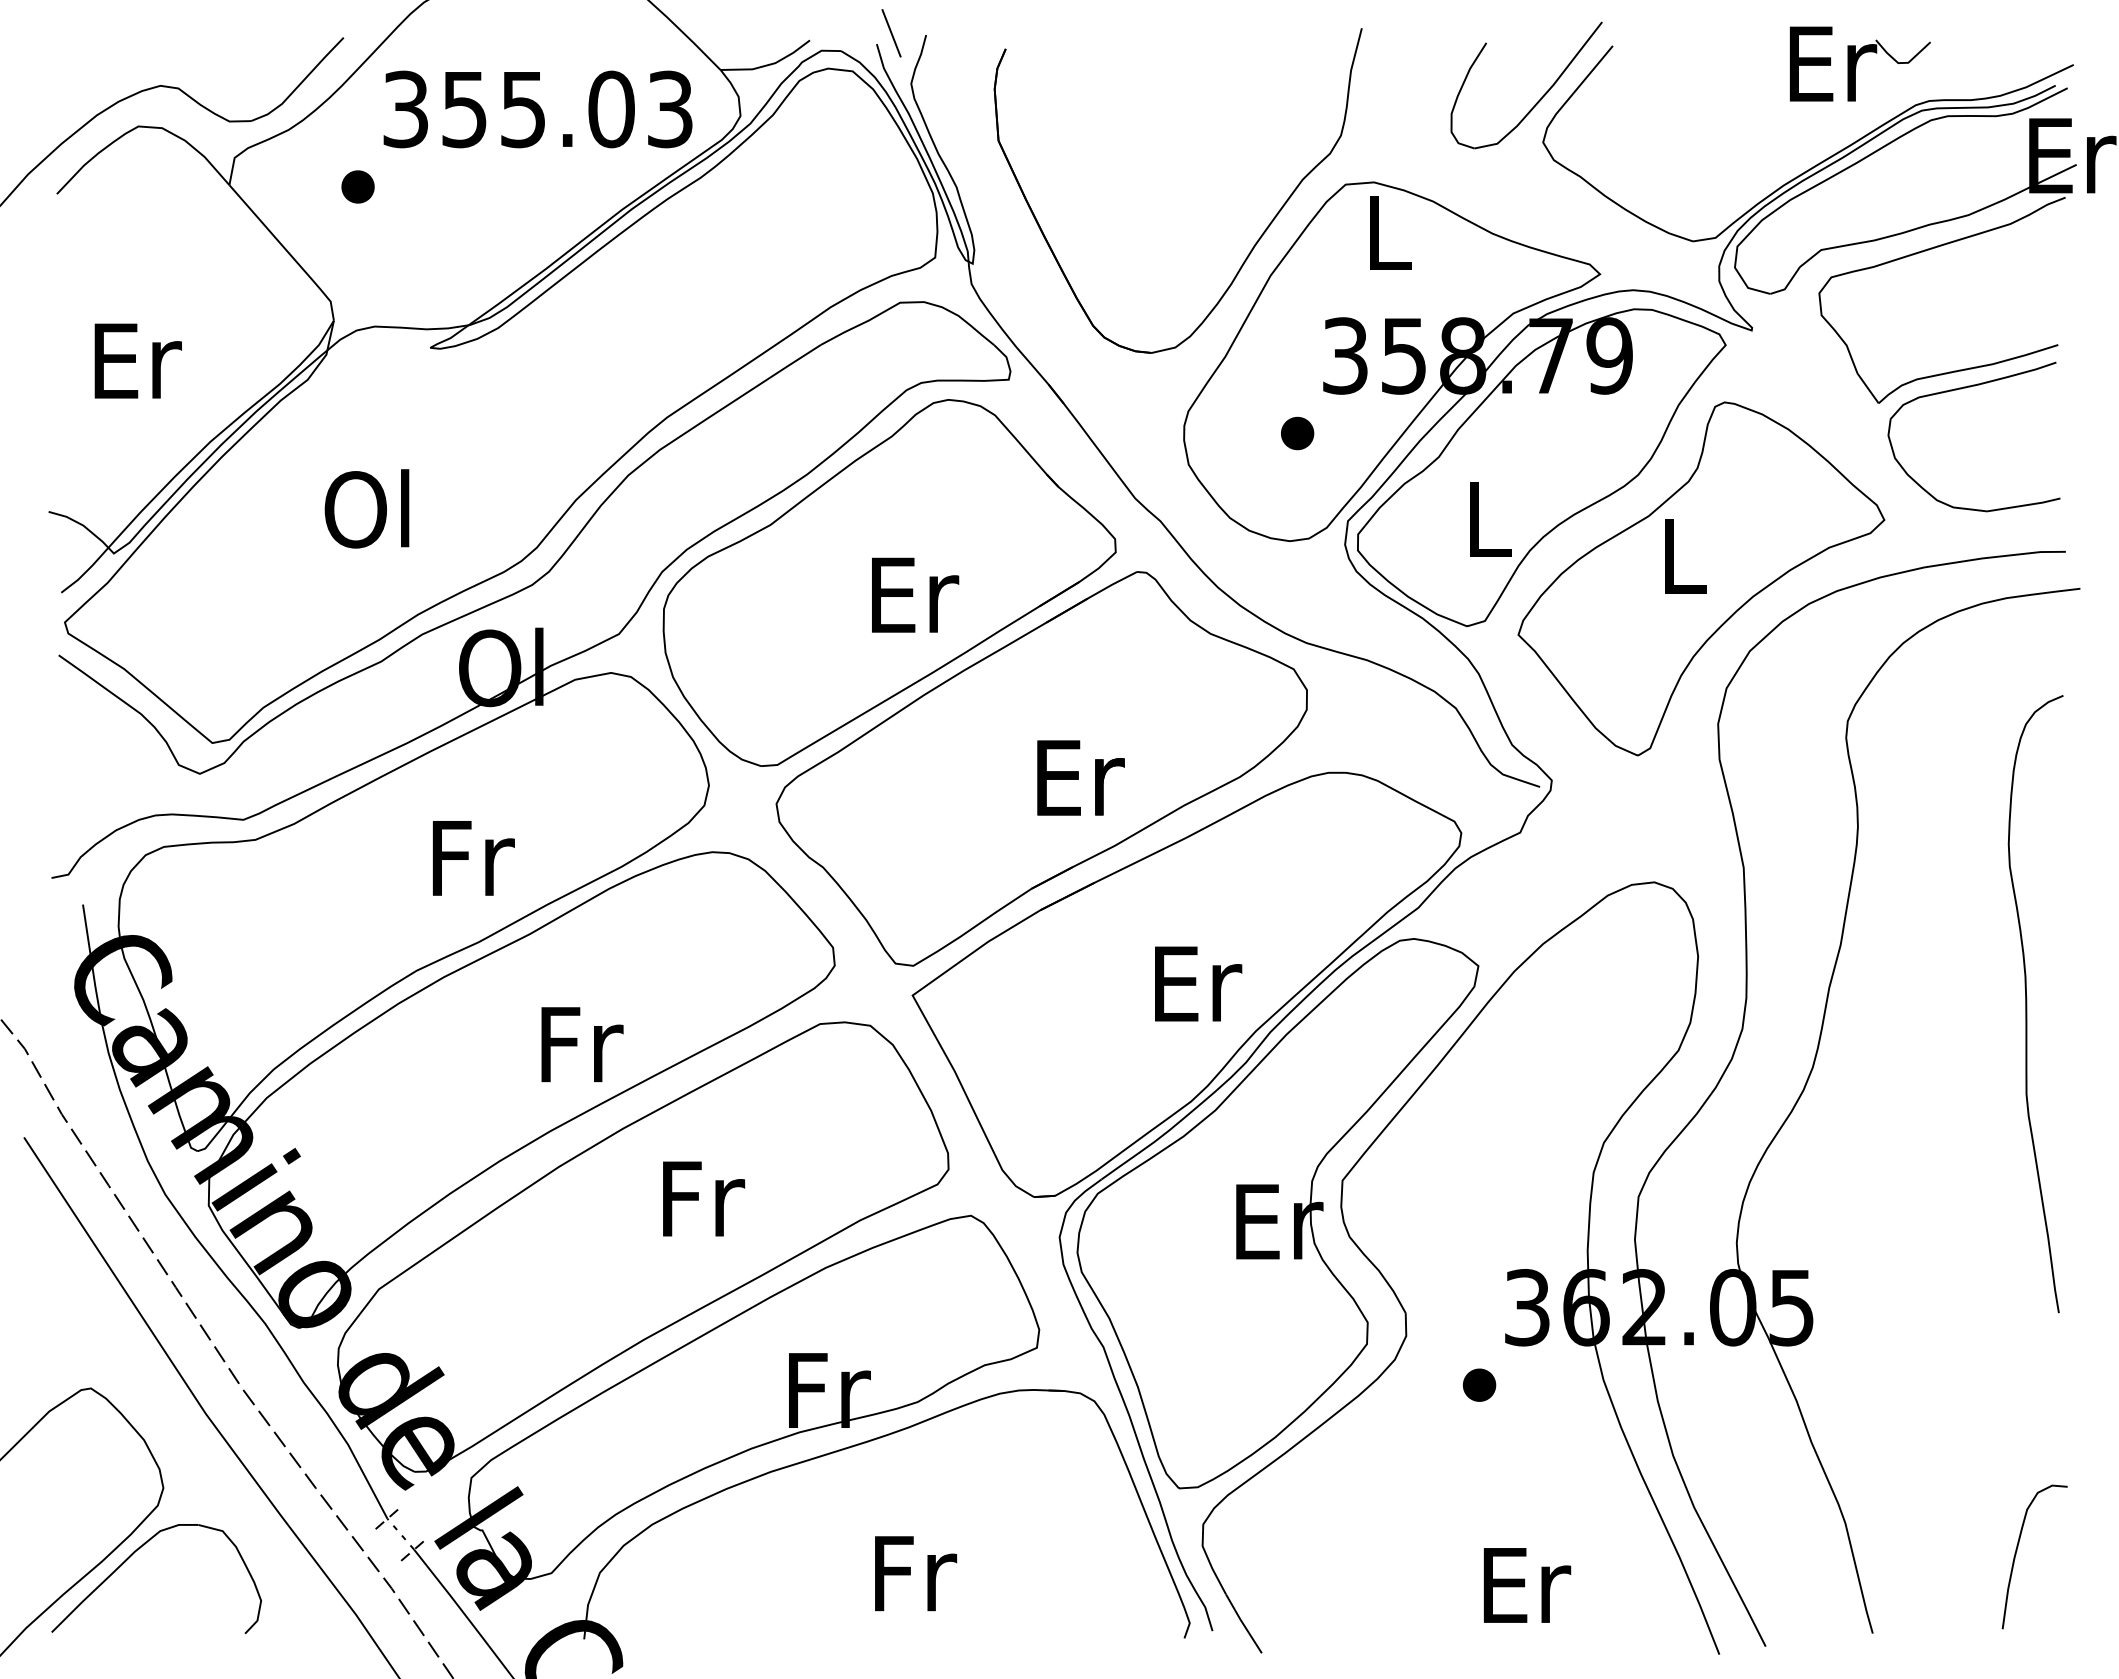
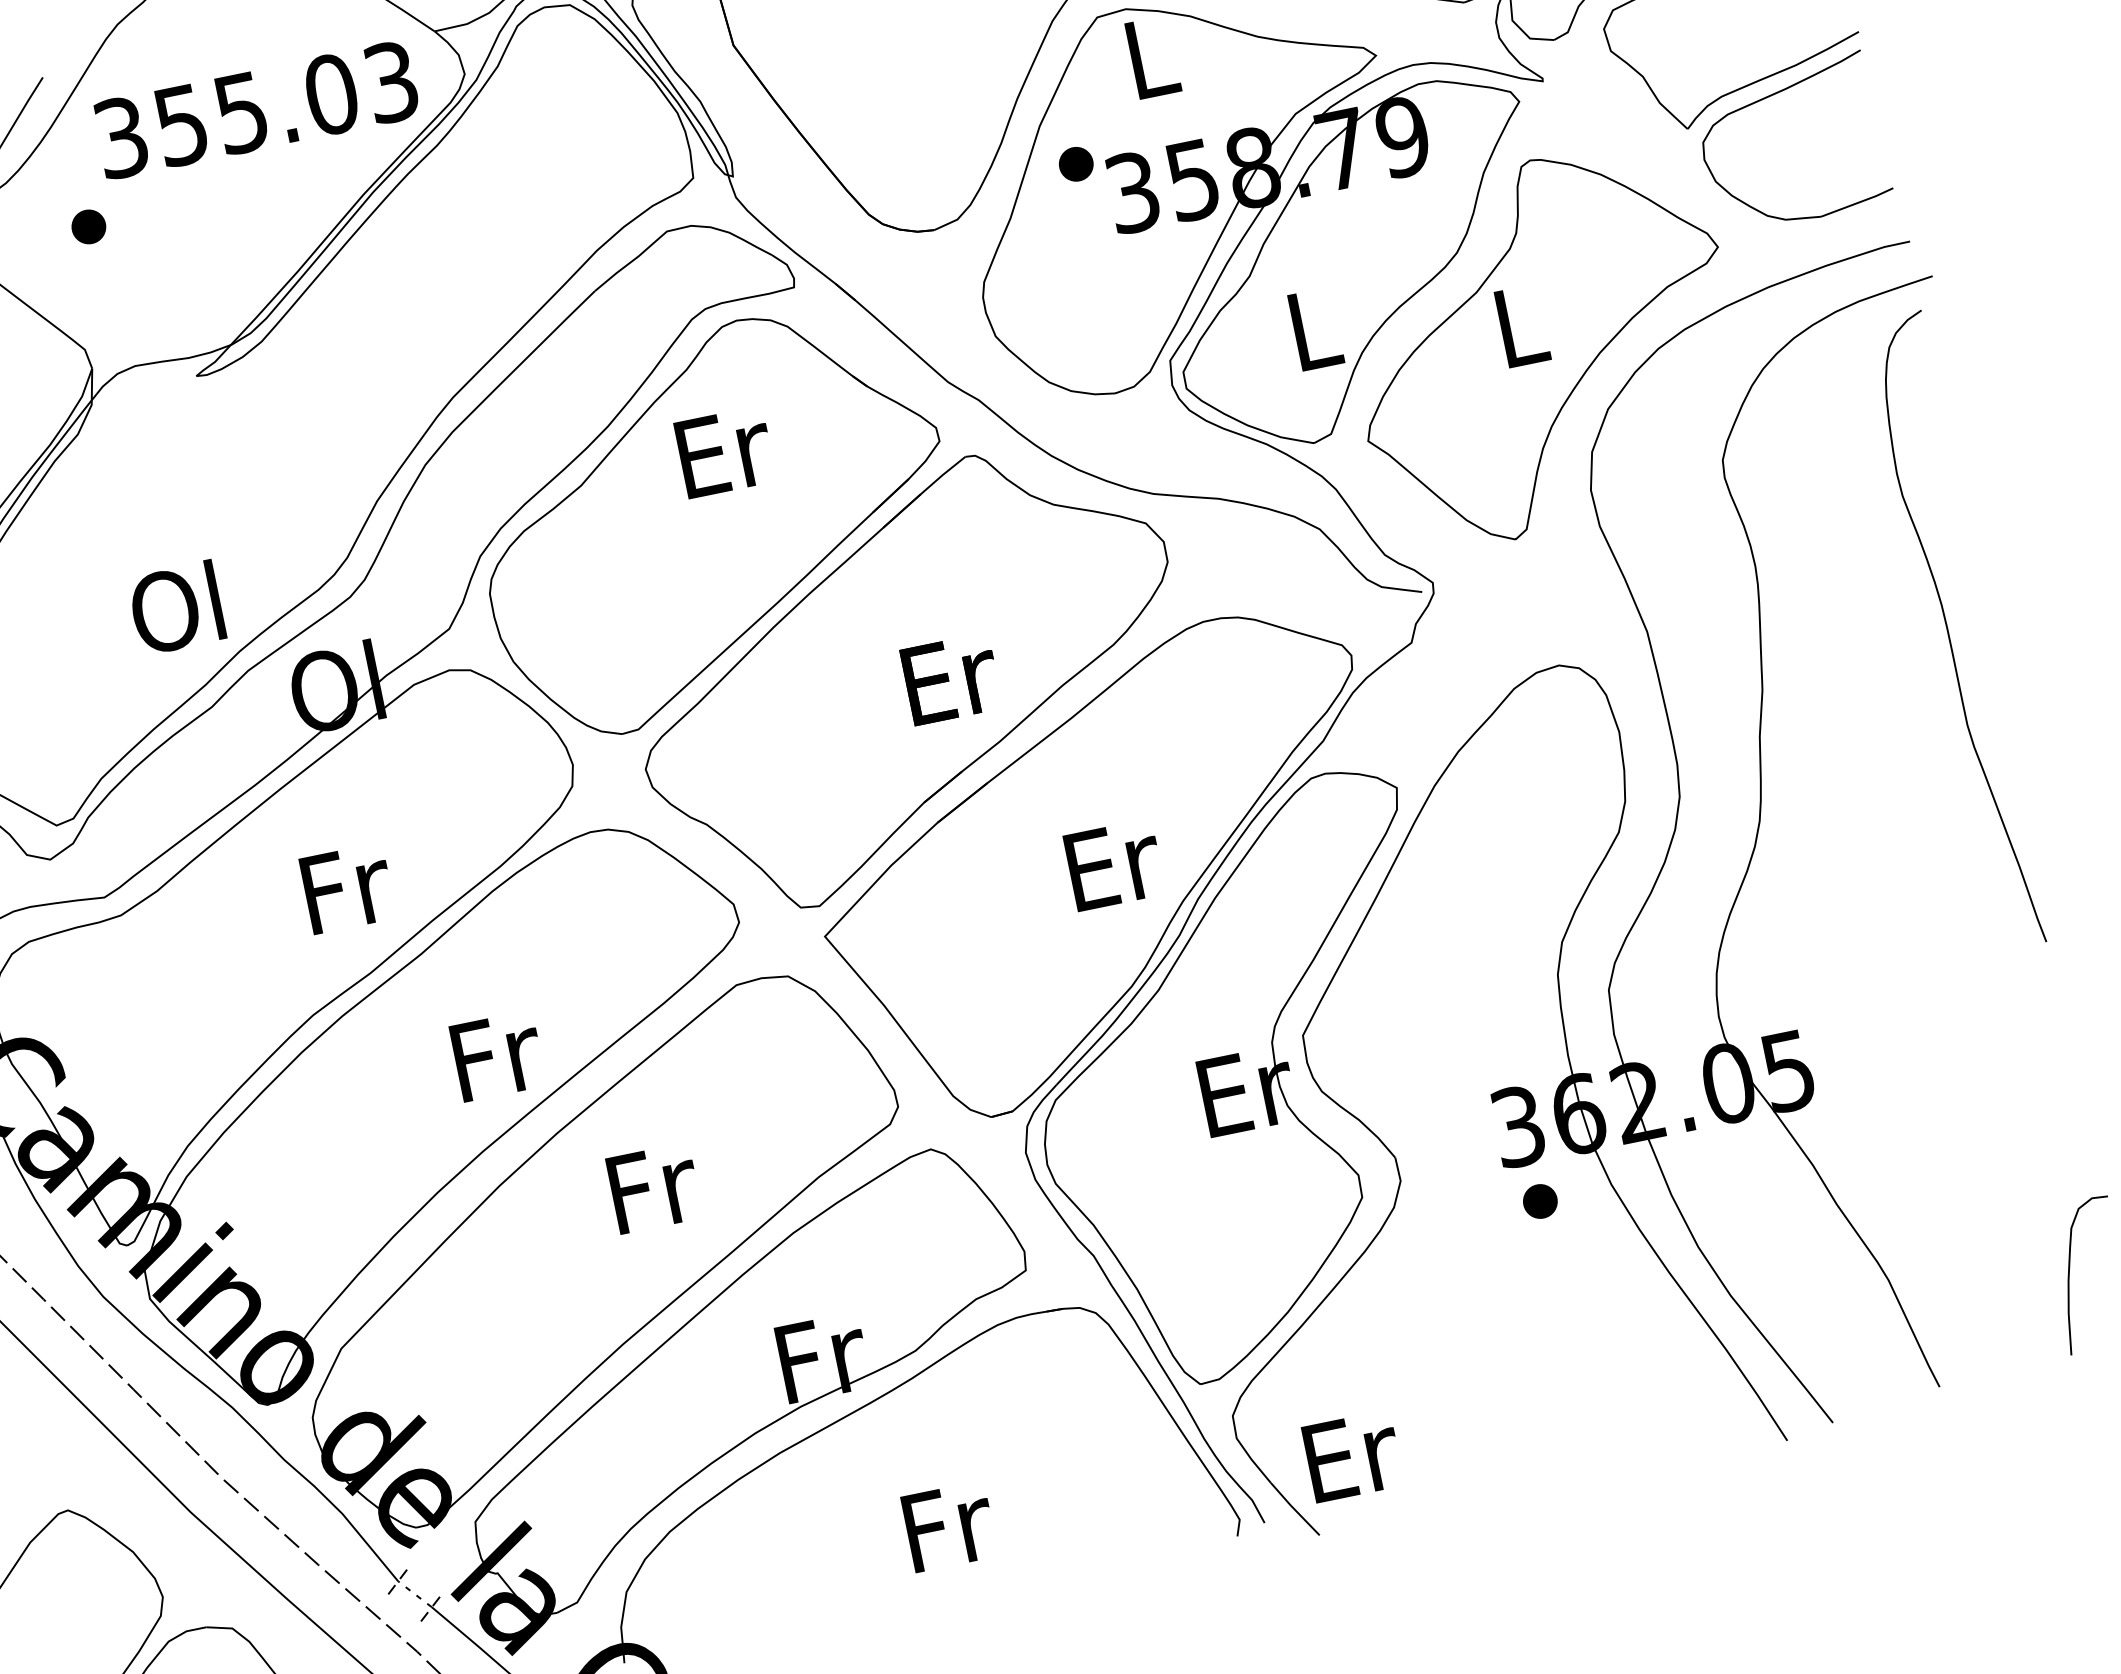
part: (1297, 433) -> (1076, 164), moved
text: (366, 508) -> (176, 607), moved
text: (915, 594) -> (725, 451), moved
curve: (2027, 1004) -> (1949, 633), moved
part: (1479, 1384) -> (1540, 1200), moved
text: (1527, 1585) -> (1353, 1456), moved

